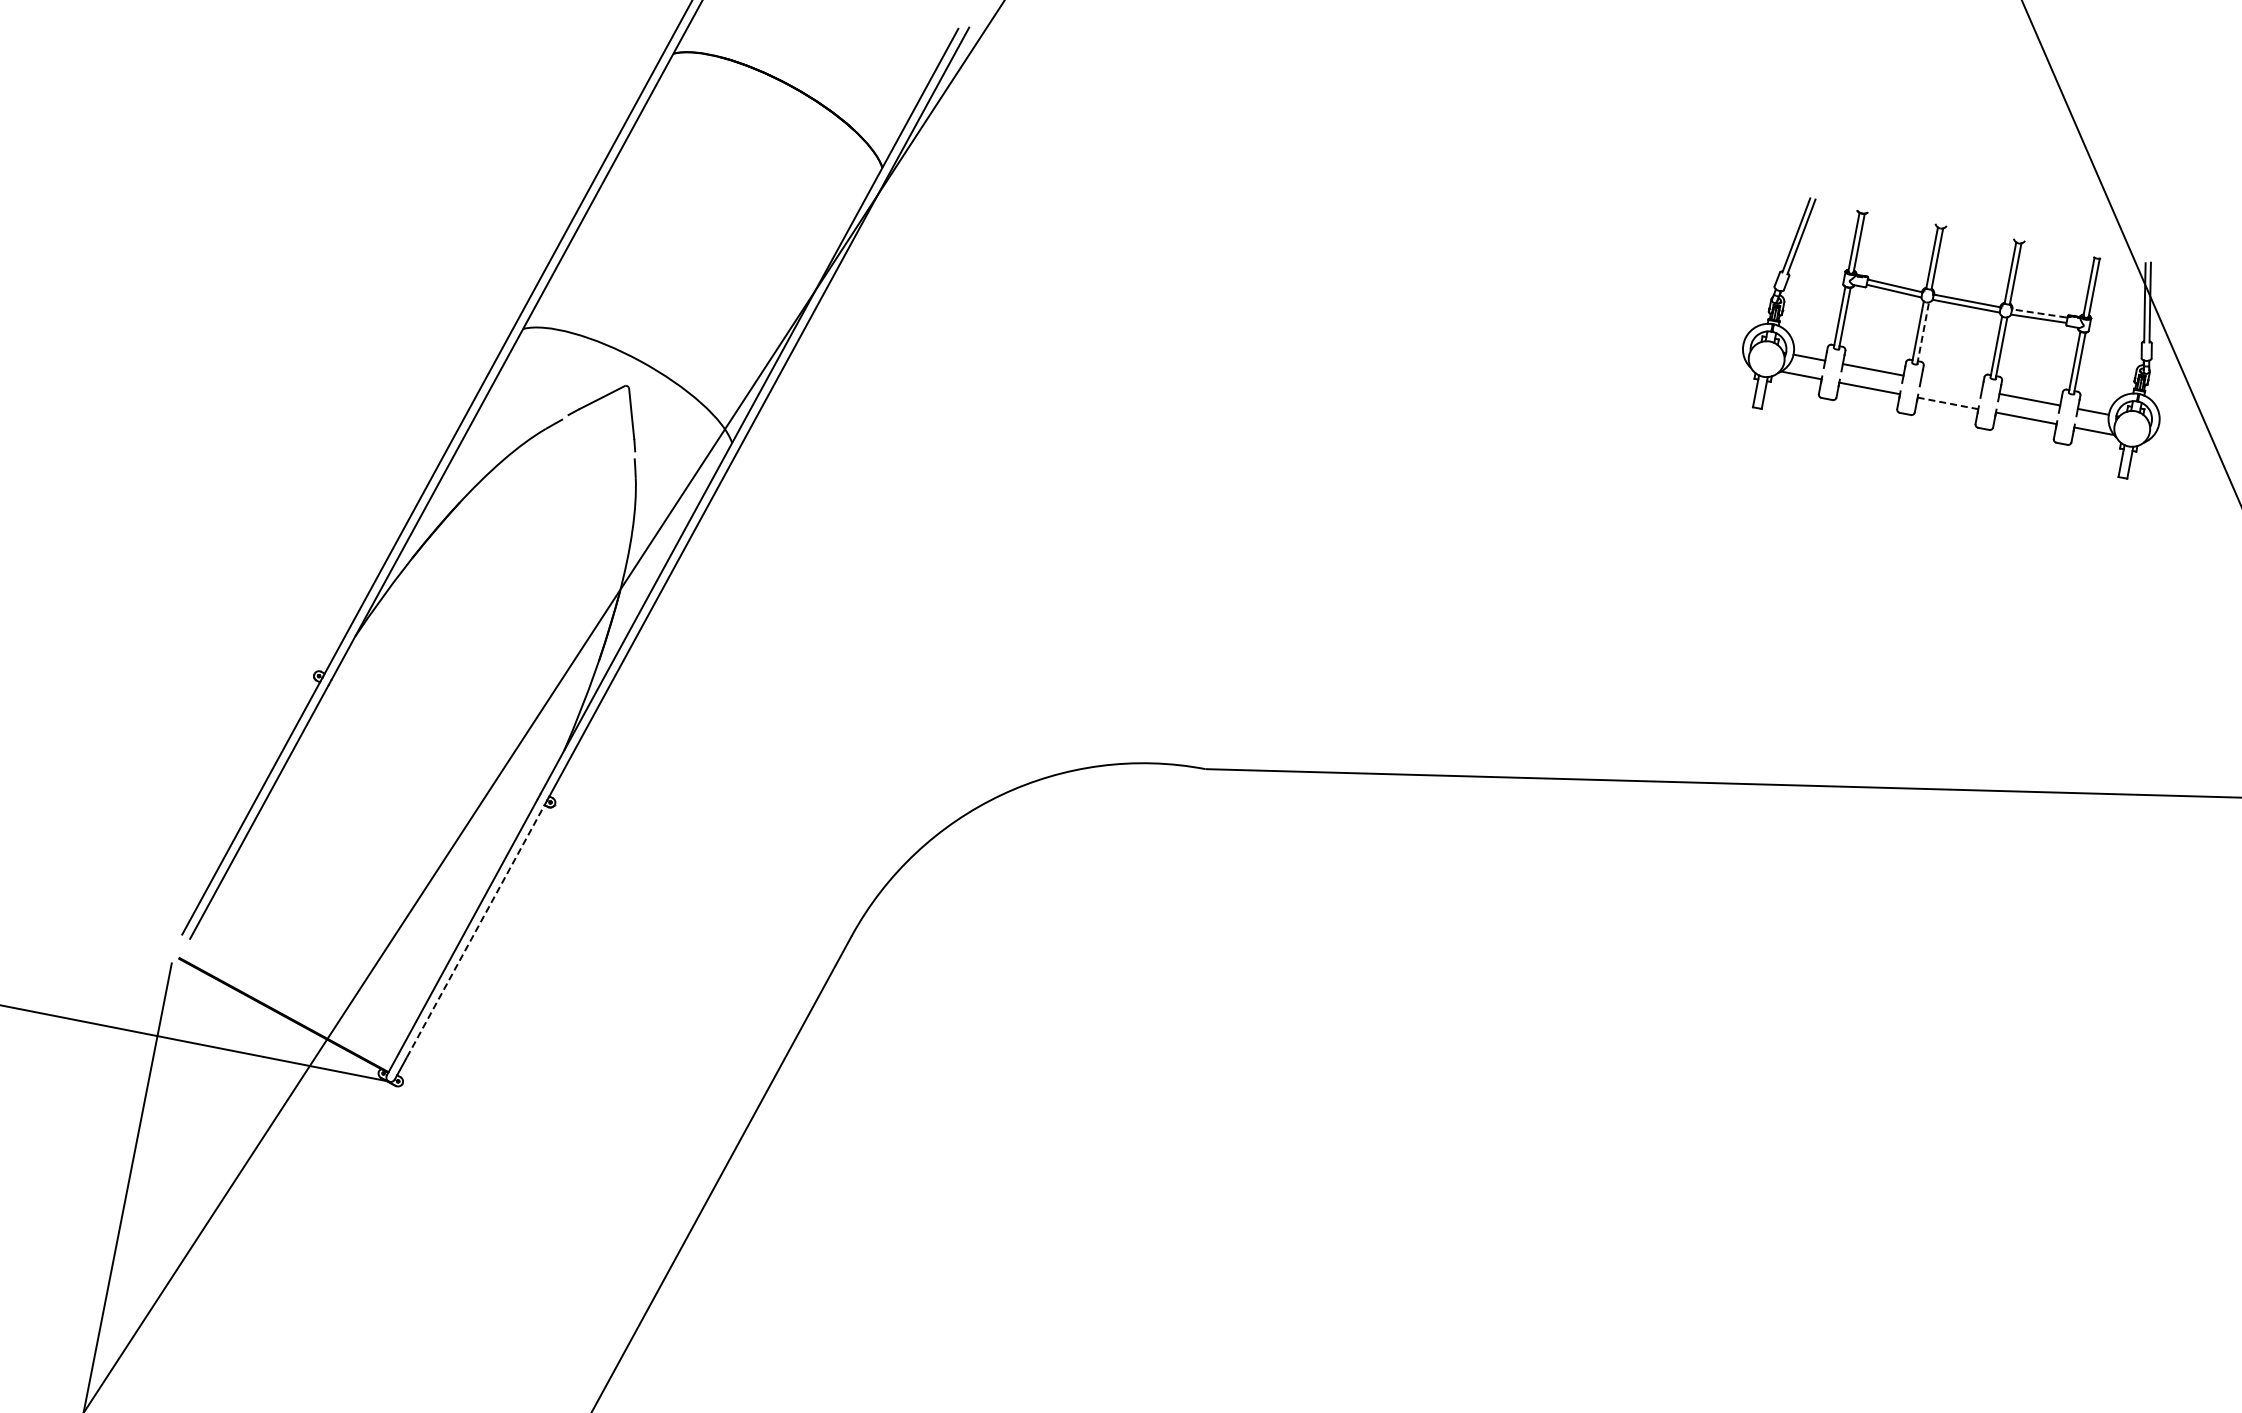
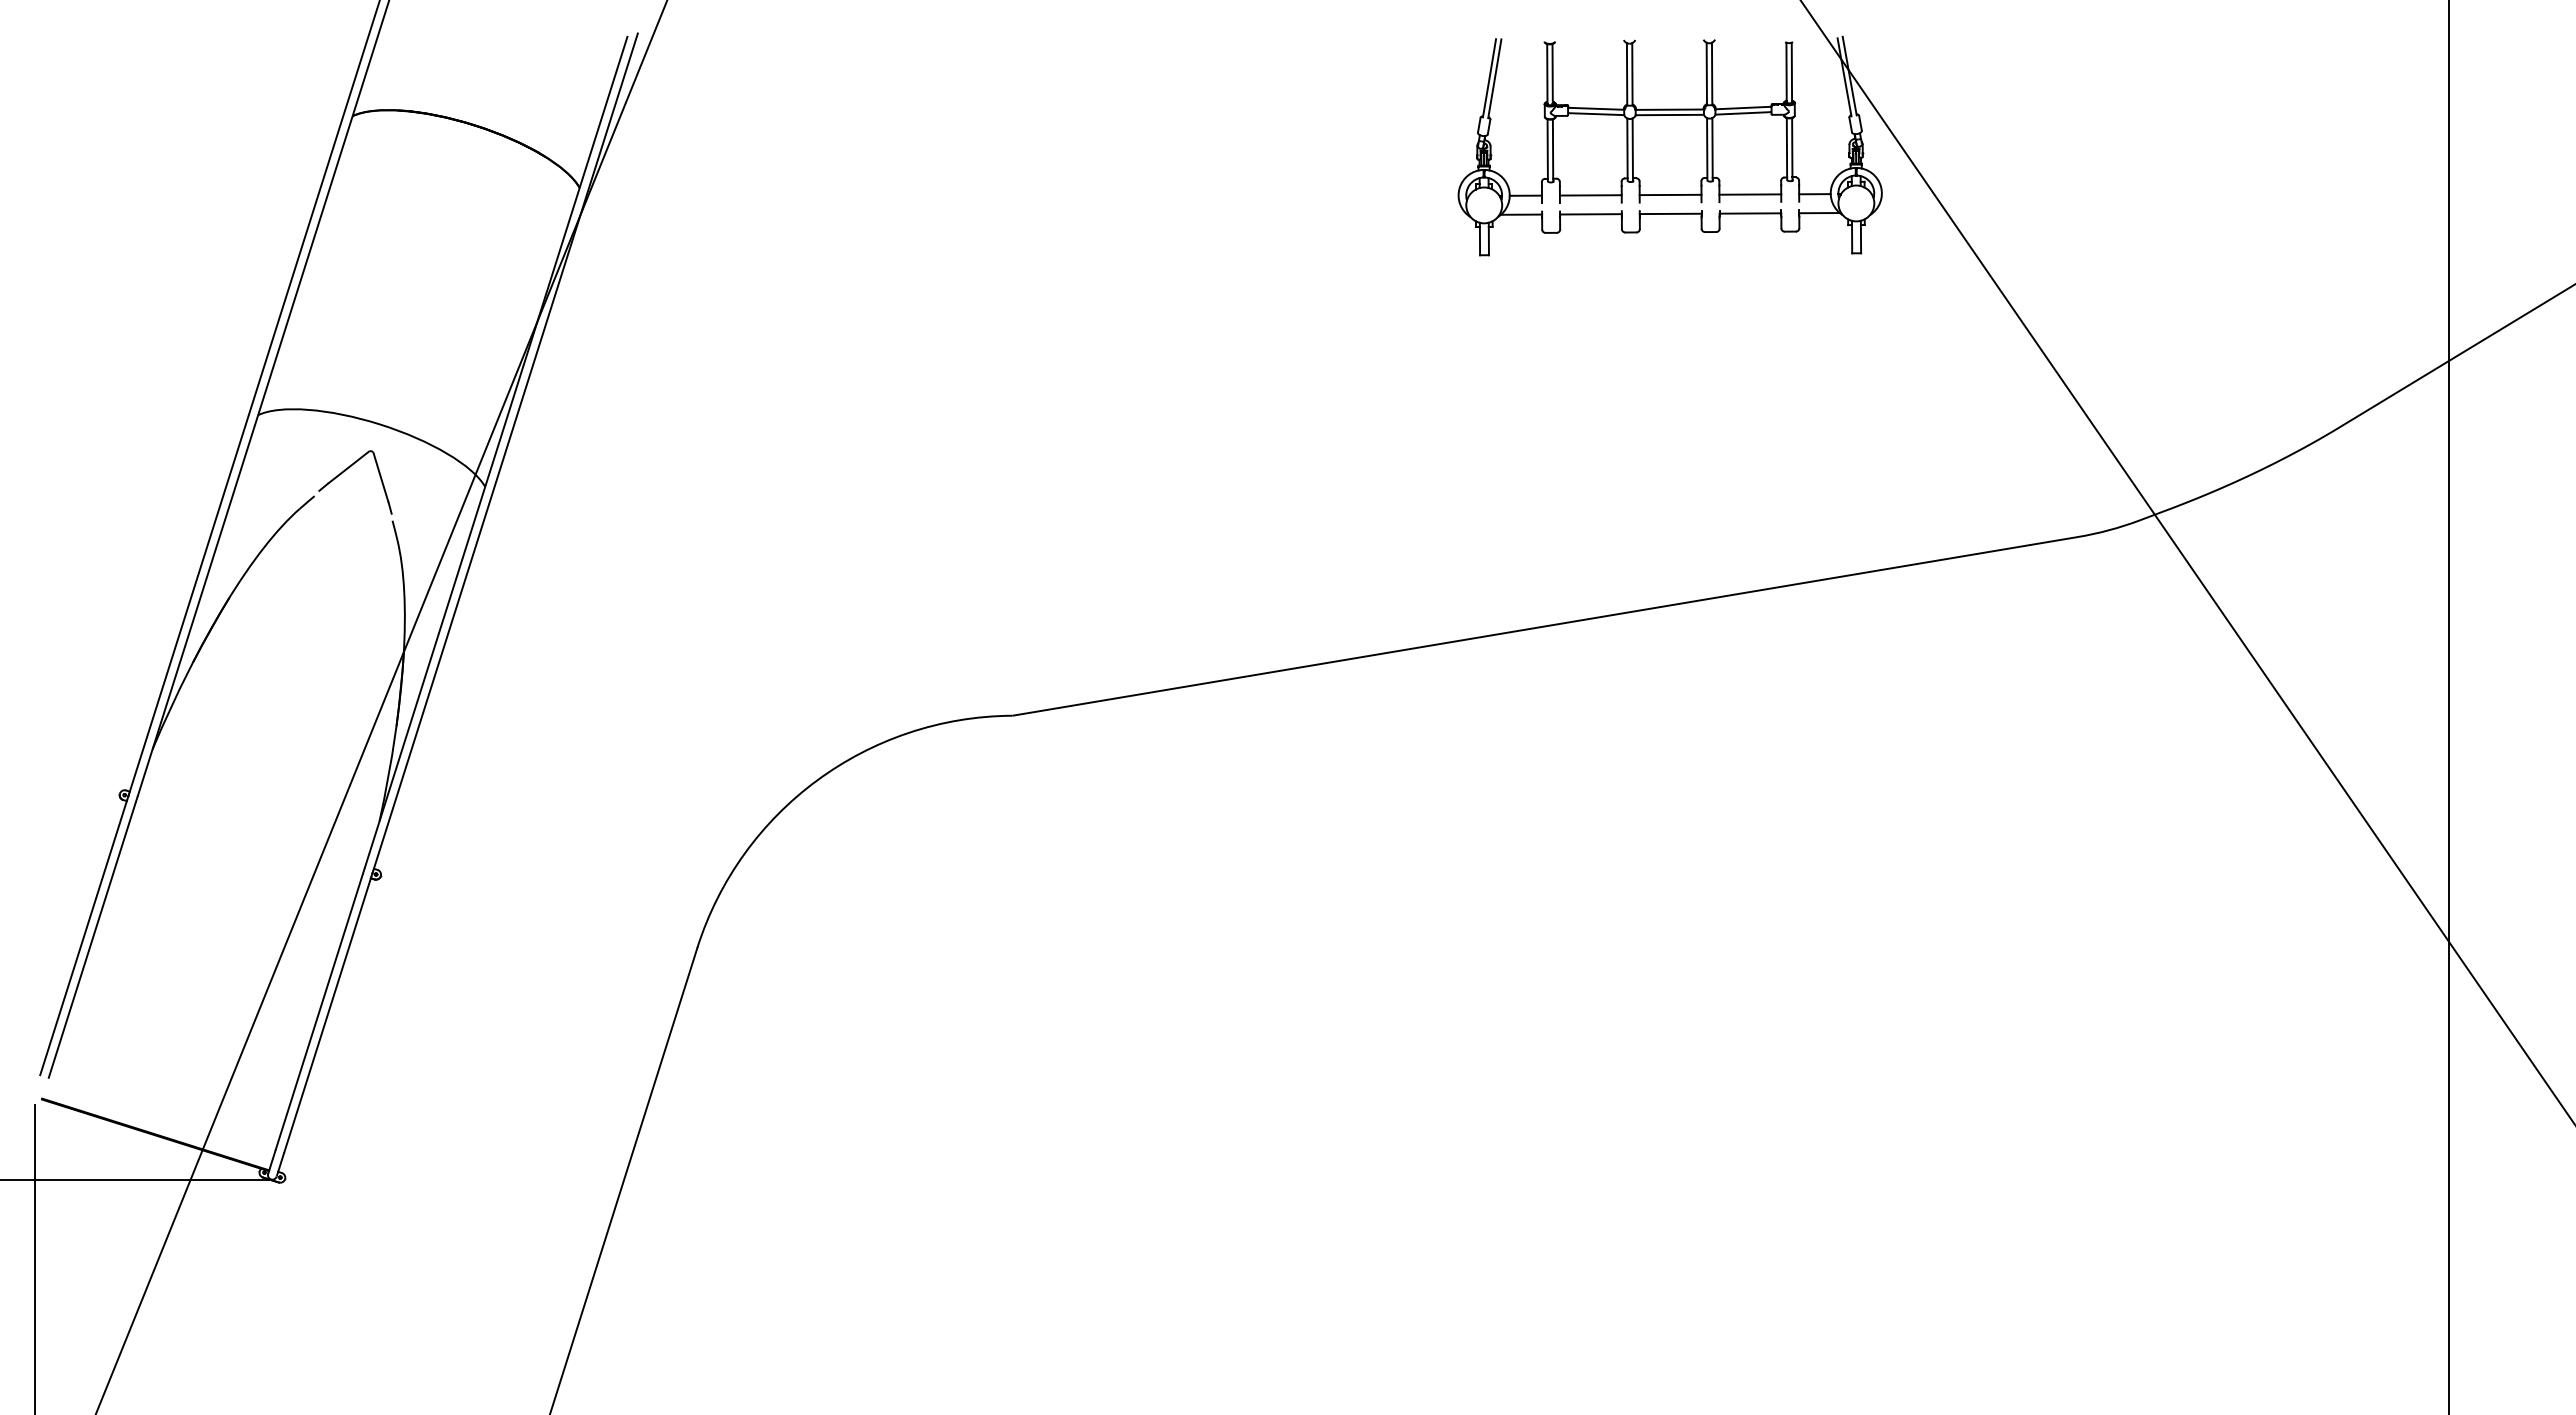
line: (2038, 313) -> (1742, 108), dashed -> solid
line: (1922, 333) -> (1632, 150), dashed -> solid
line: (1951, 384) -> (1670, 194), added
line: (1947, 402) -> (1670, 213), dashed -> solid
line: (475, 930) -> (327, 1014), dashed -> solid

